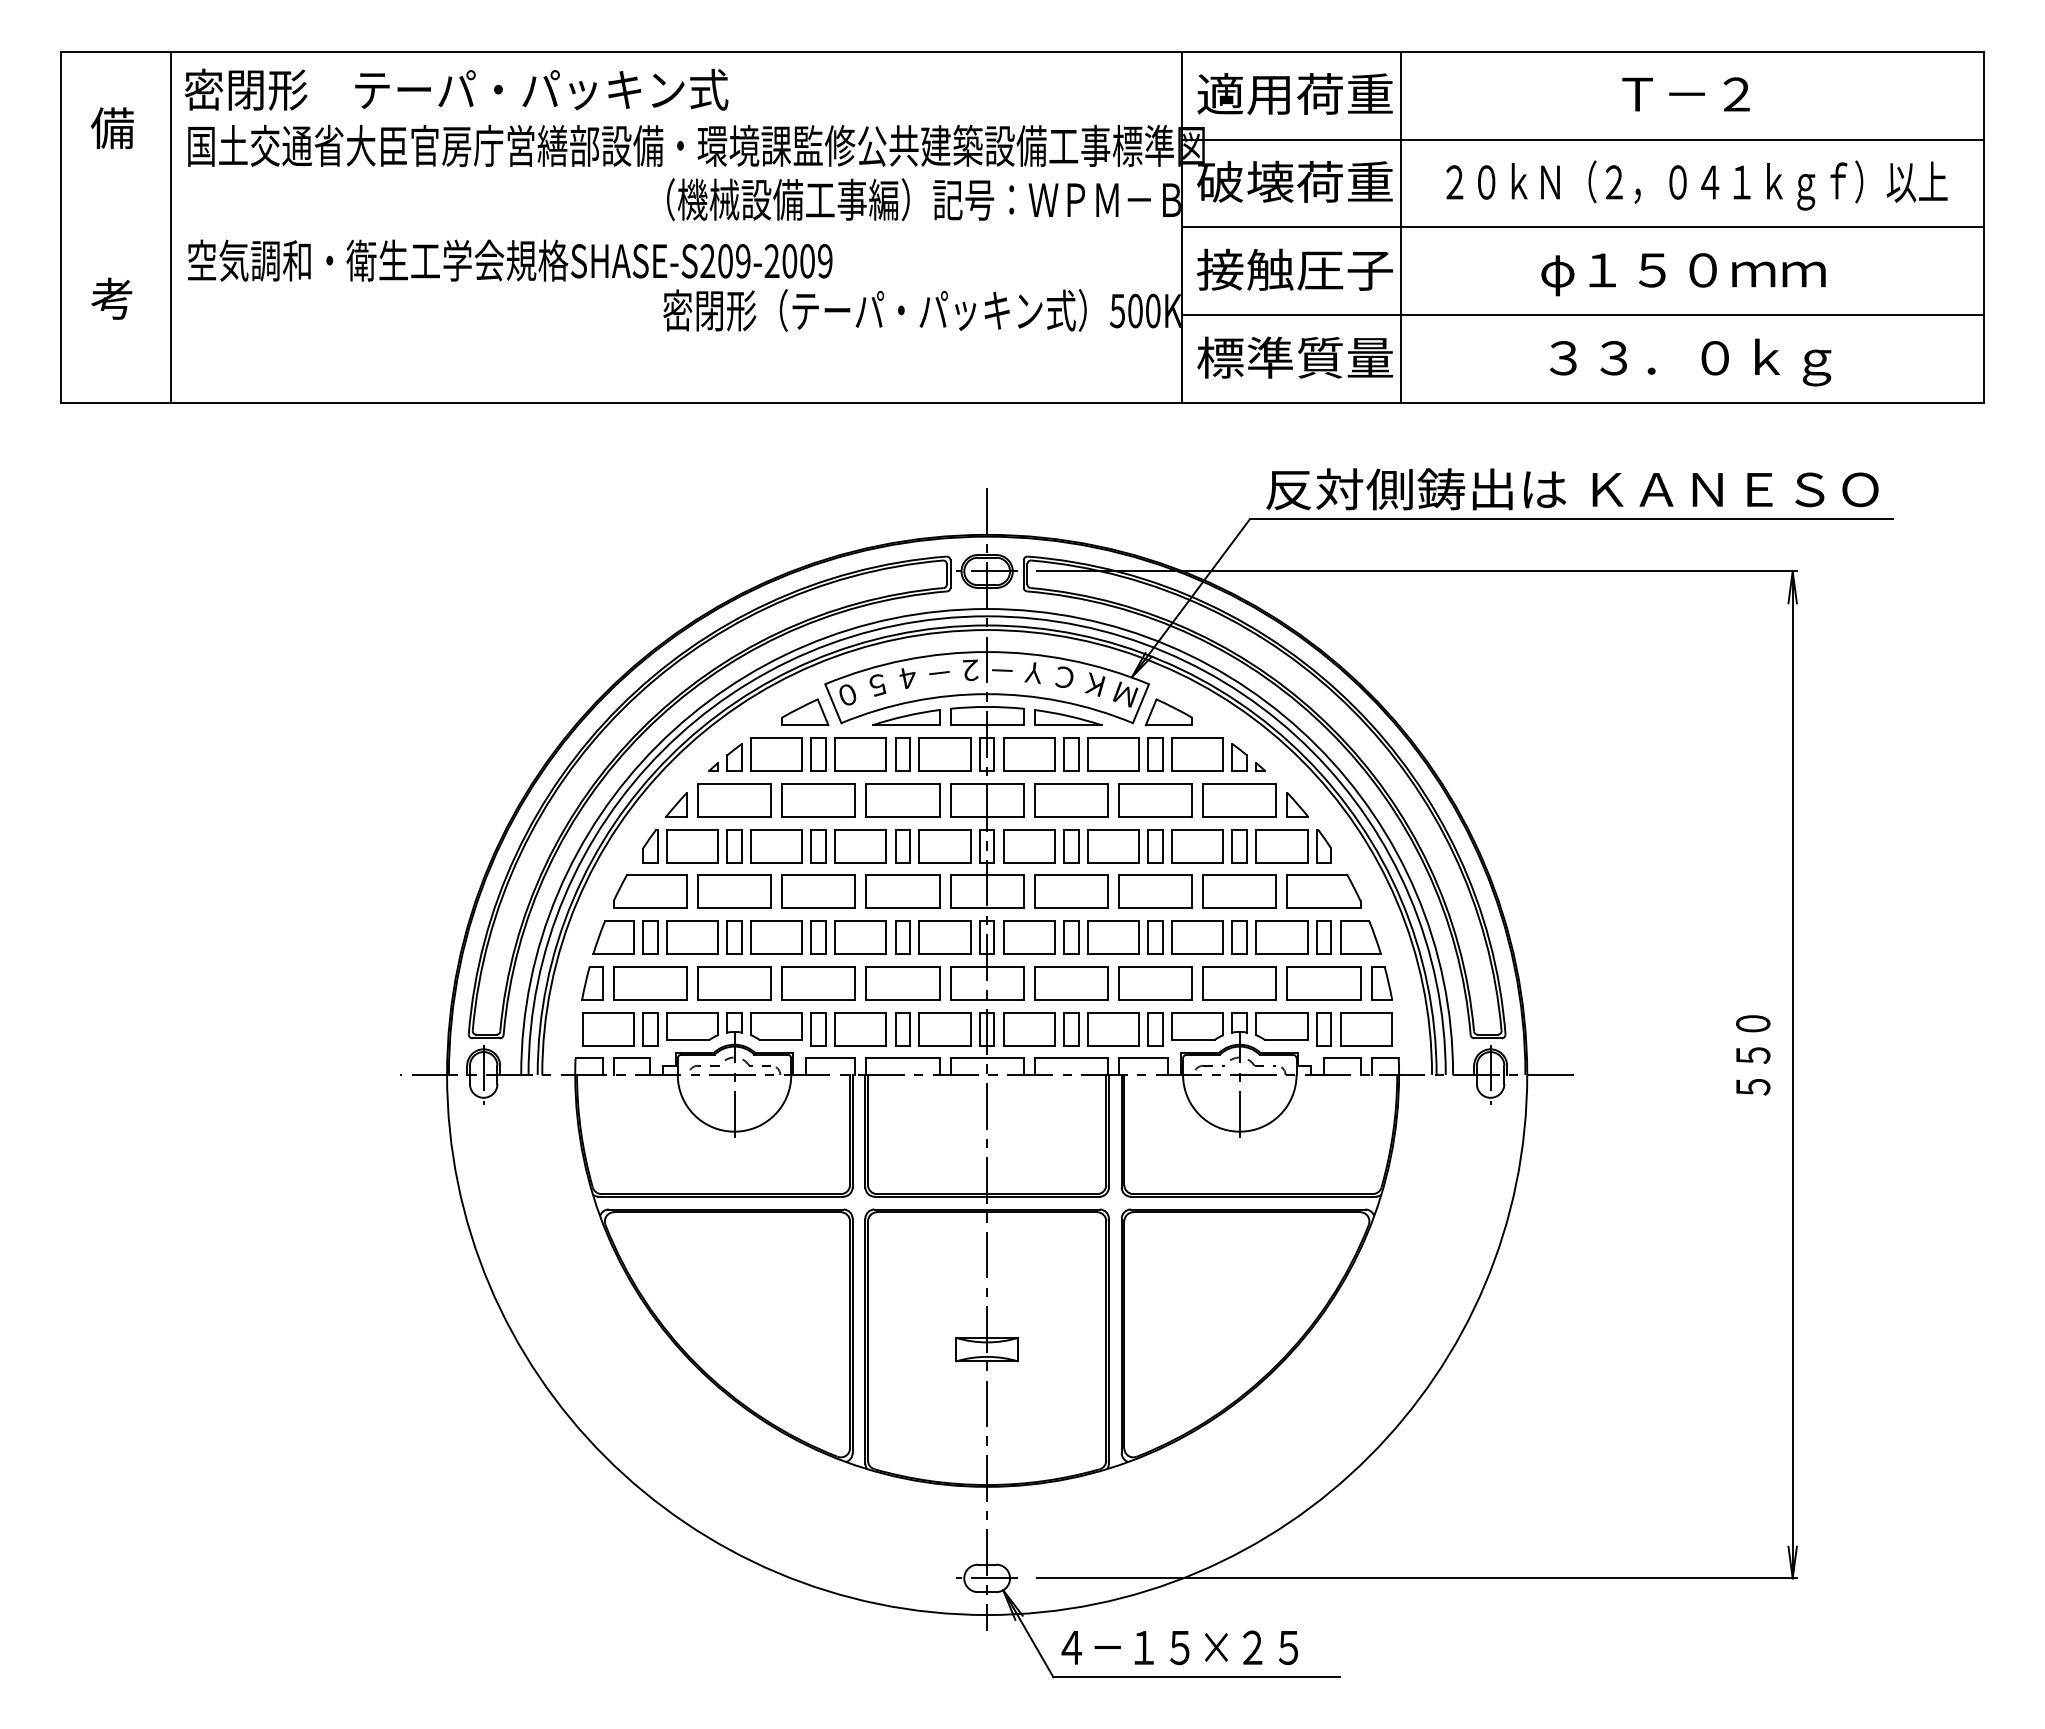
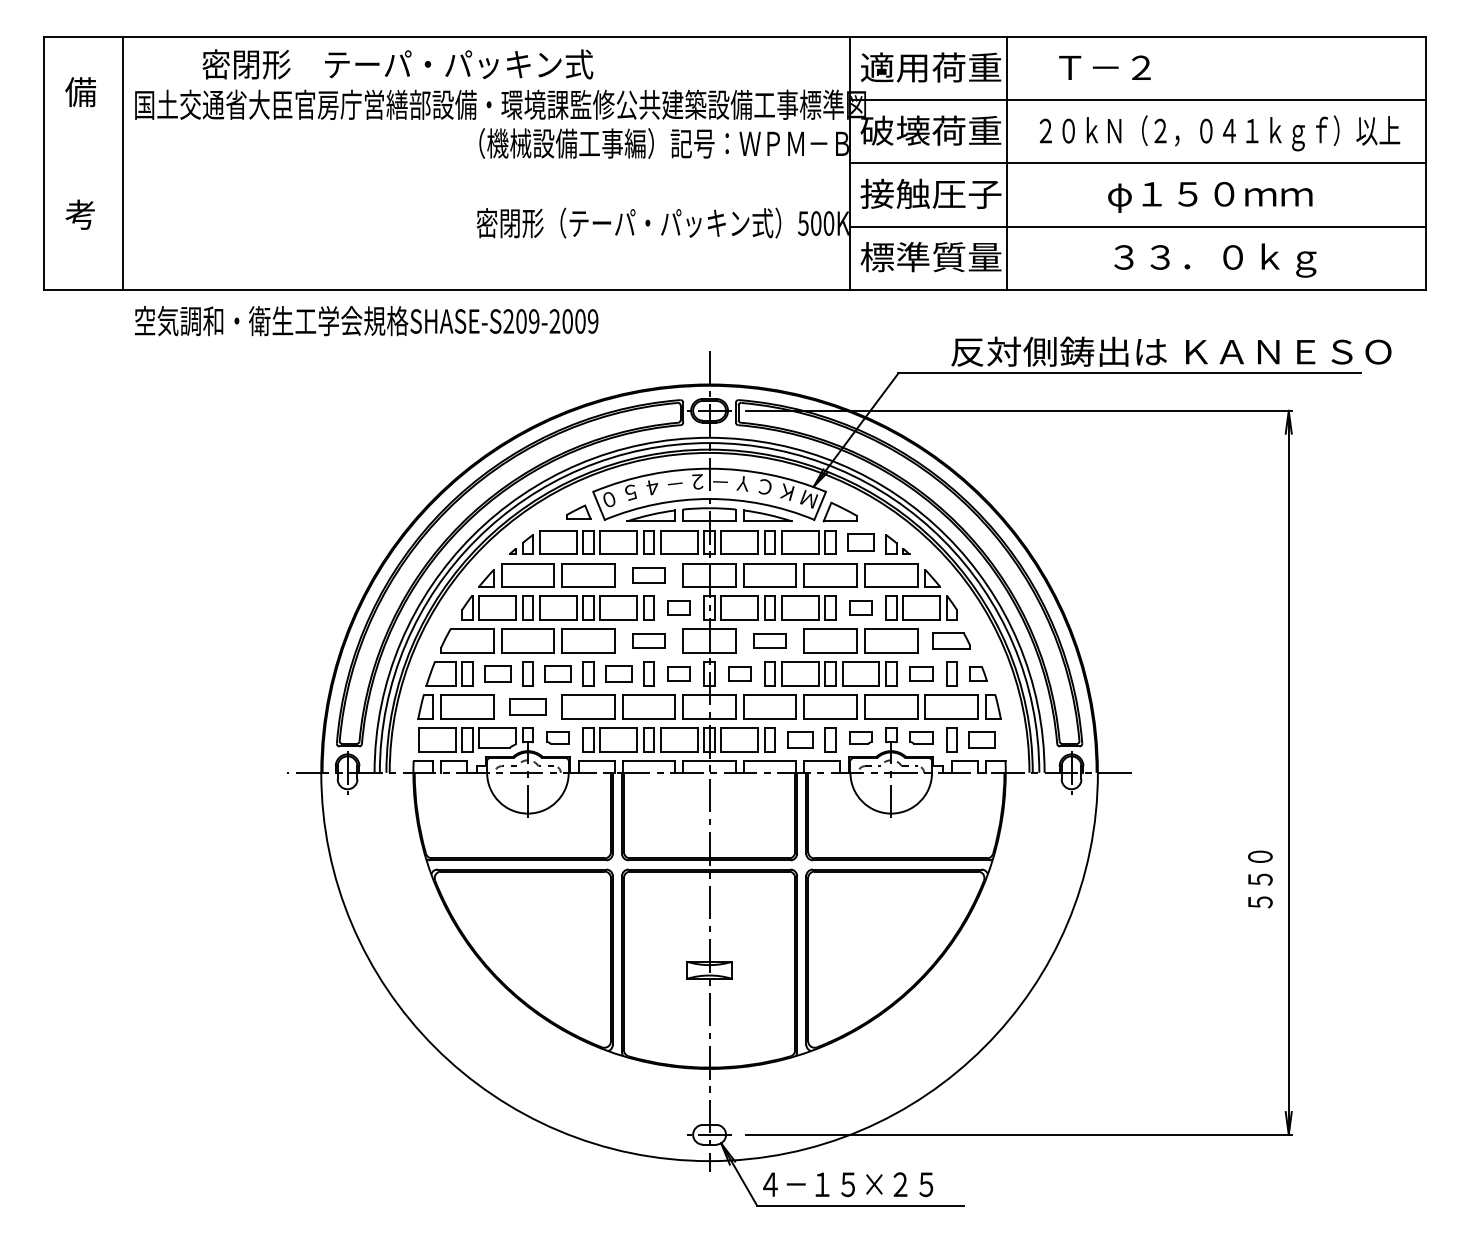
text: (456, 89) -> (397, 64), moved
text: (1685, 94) -> (1104, 67), moved
text: (510, 260) -> (366, 320), moved
text: (1572, 489) -> (1171, 351), moved
part: (805, 712) -> (578, 512), size x0.7
part: (1197, 754) -> (860, 542), size x0.7
part: (902, 800) -> (648, 575), size x0.6
part: (944, 846) -> (678, 608), size x0.6
part: (1197, 846) -> (860, 608), size x0.6
part: (902, 891) -> (648, 640), size x0.6
part: (1071, 891) -> (770, 640), size x0.6
part: (1323, 891) -> (951, 640), size x0.7
part: (692, 937) -> (497, 673), size x0.7
part: (776, 937) -> (558, 673), size x0.7
part: (860, 937) -> (618, 673), size x0.7
part: (944, 937) -> (678, 673), size x0.6
part: (1029, 937) -> (740, 673), size x0.6
part: (1281, 937) -> (921, 673), size x0.6
part: (1360, 937) -> (978, 673), size x0.6
part: (734, 983) -> (527, 707), size x0.7
part: (776, 1026) -> (558, 737), size x0.6
part: (1197, 1026) -> (860, 737), size x0.6
part: (1281, 1026) -> (921, 737), size x0.6
part: (1113, 1029) -> (800, 740), size x0.7
part: (1366, 1029) -> (982, 740), size x0.7
text: (1753, 1055) -> (1260, 879), moved

